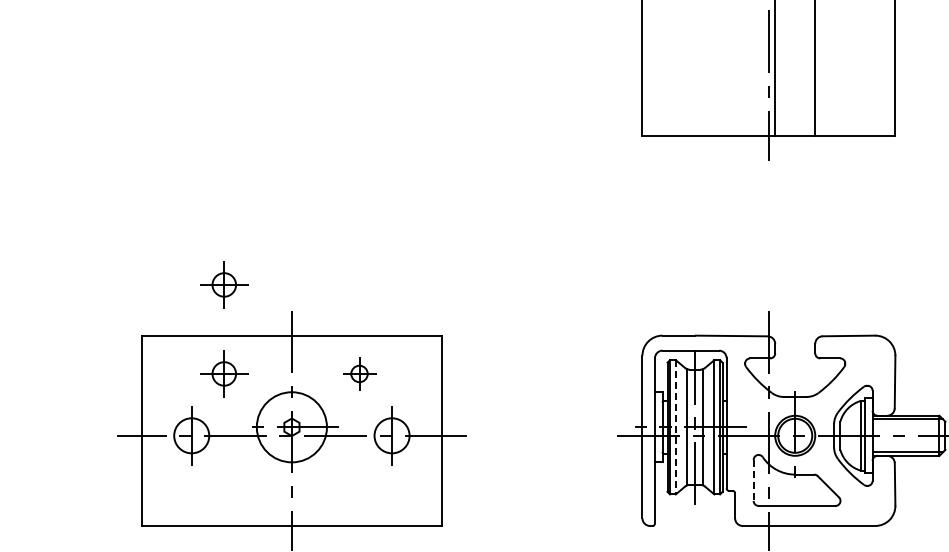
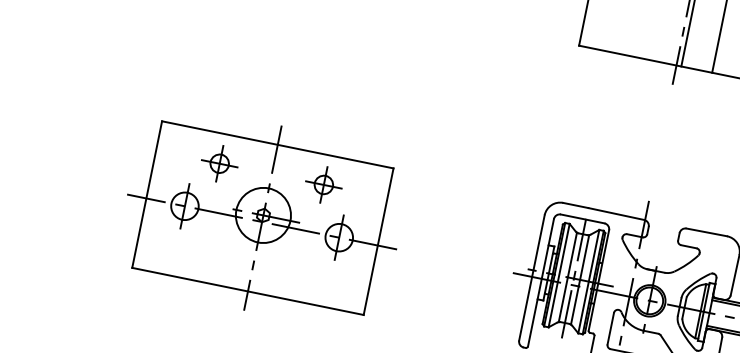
part: (224, 284) -> (233, 94), removed
part: (359, 373) -> (323, 184), size x1.43
line: (675, 427) -> (558, 275), dashed -> solid
line: (753, 480) -> (610, 328), dashed -> solid

